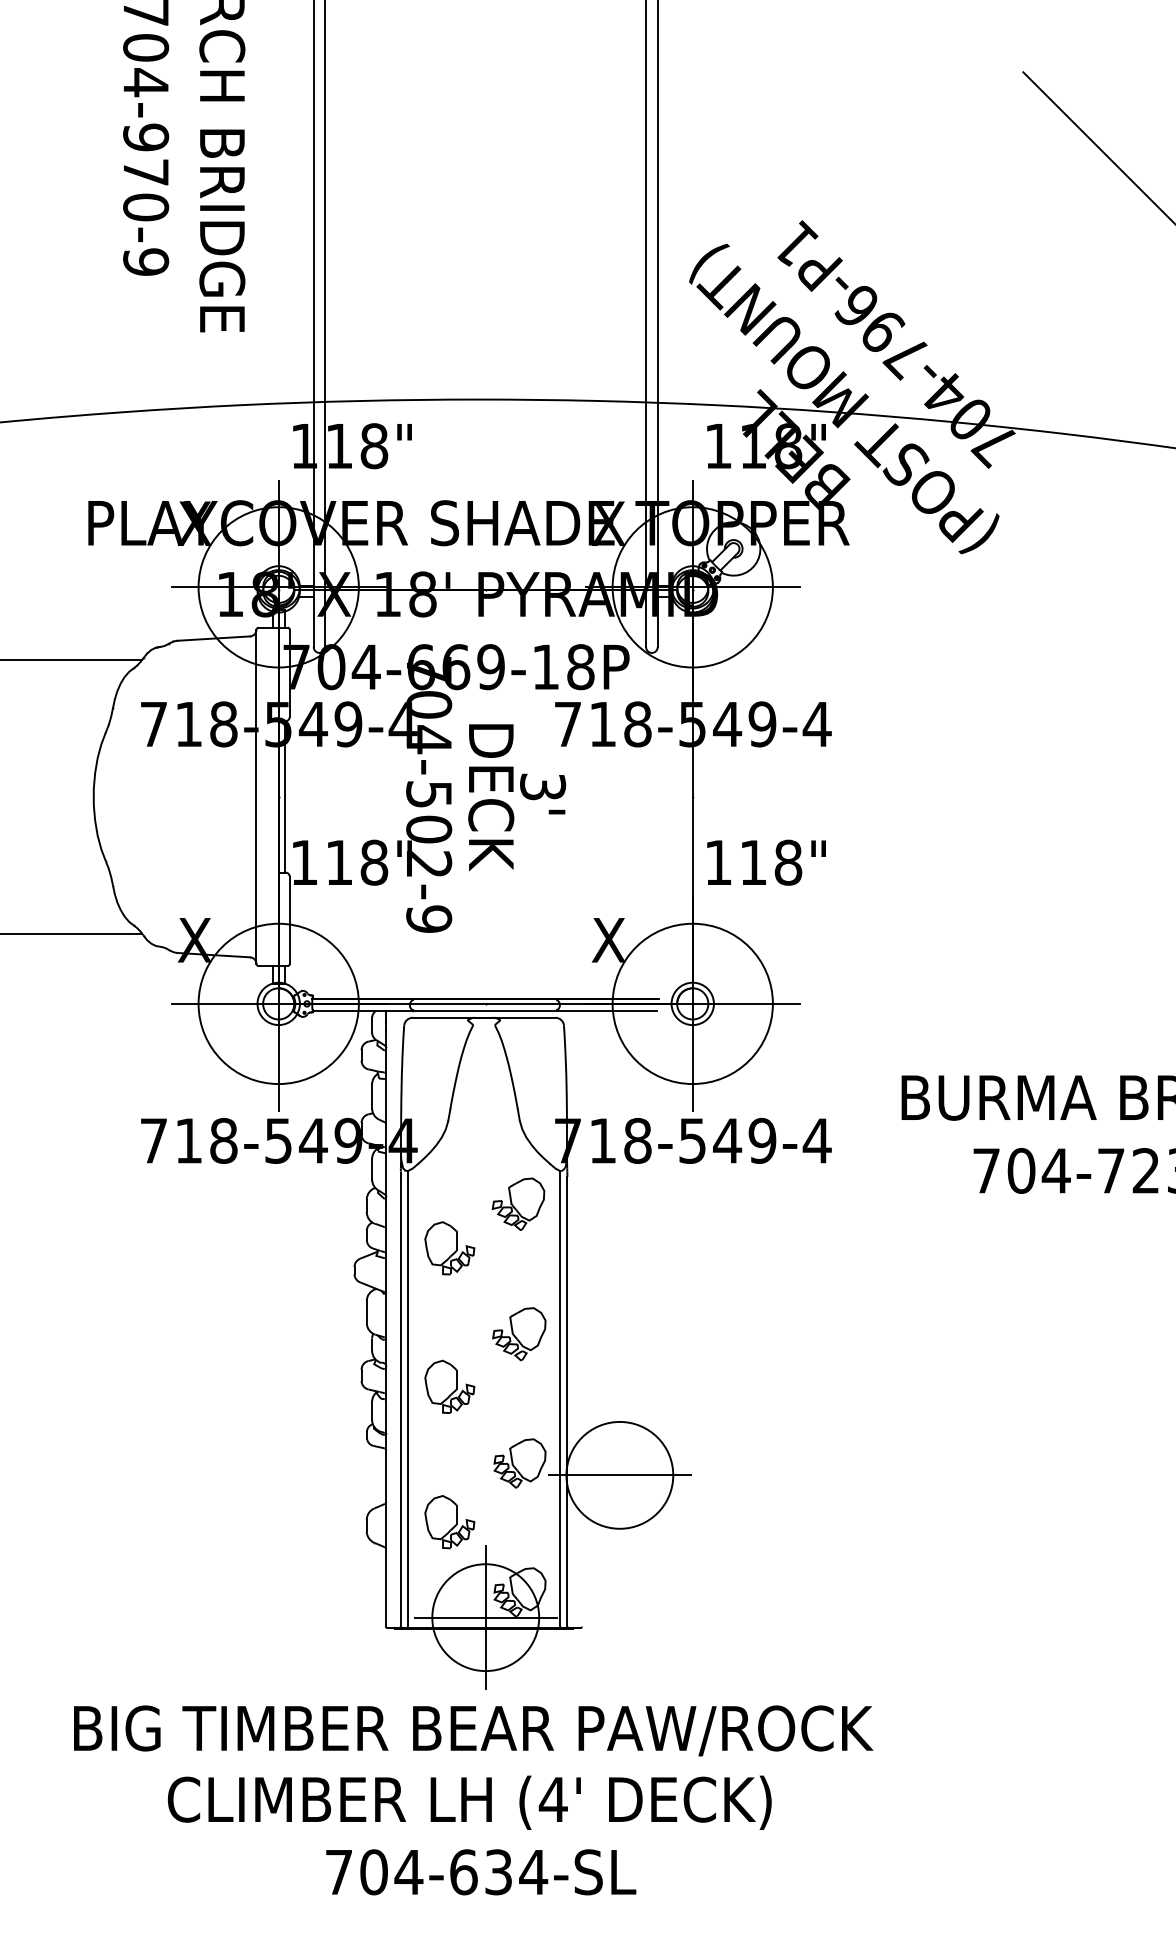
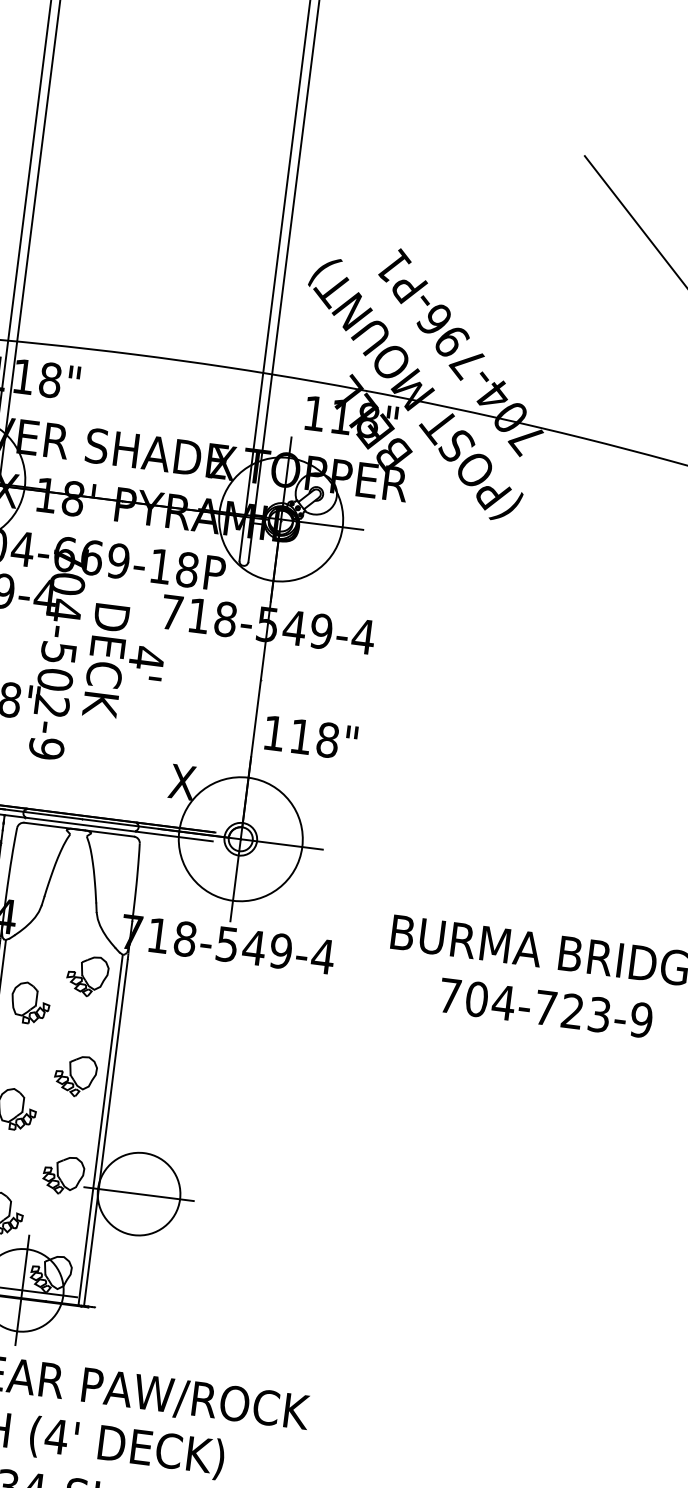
text: (543, 786) -> (147, 657), 3' -> 4'

